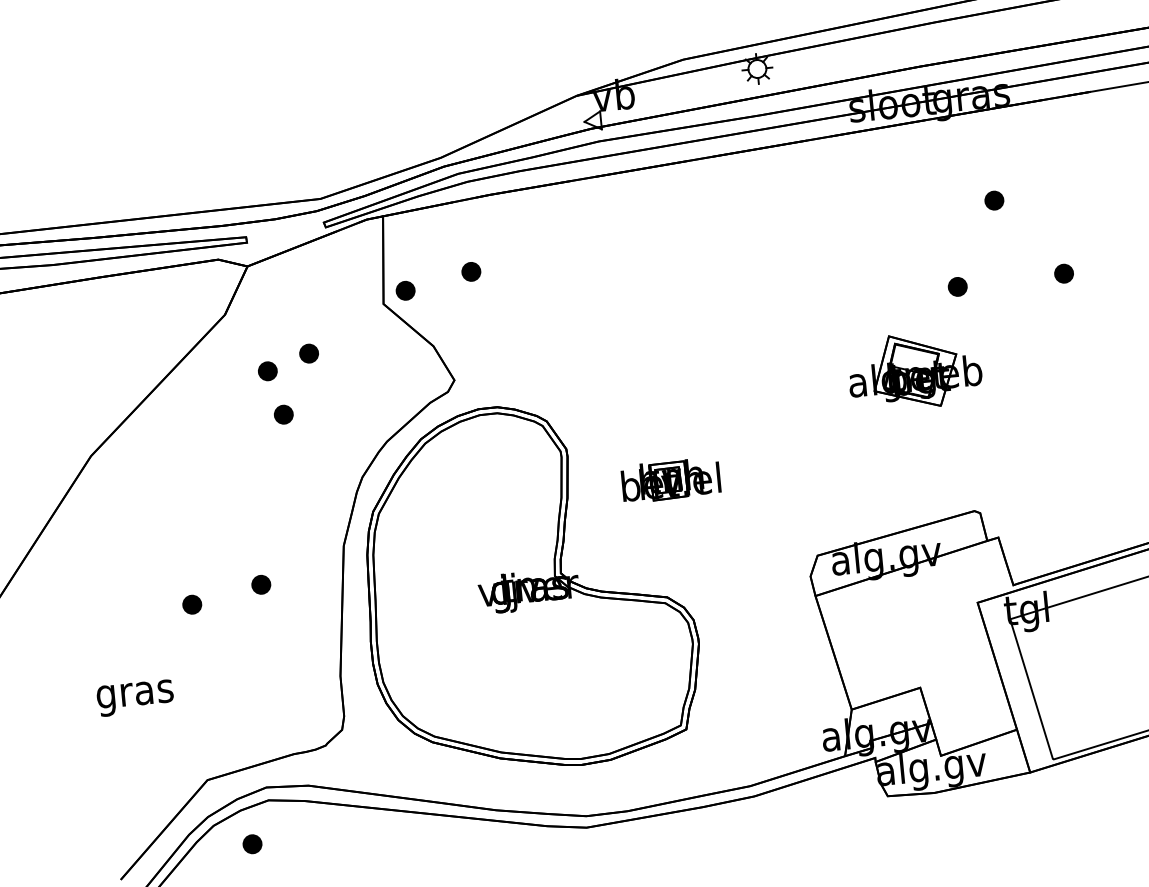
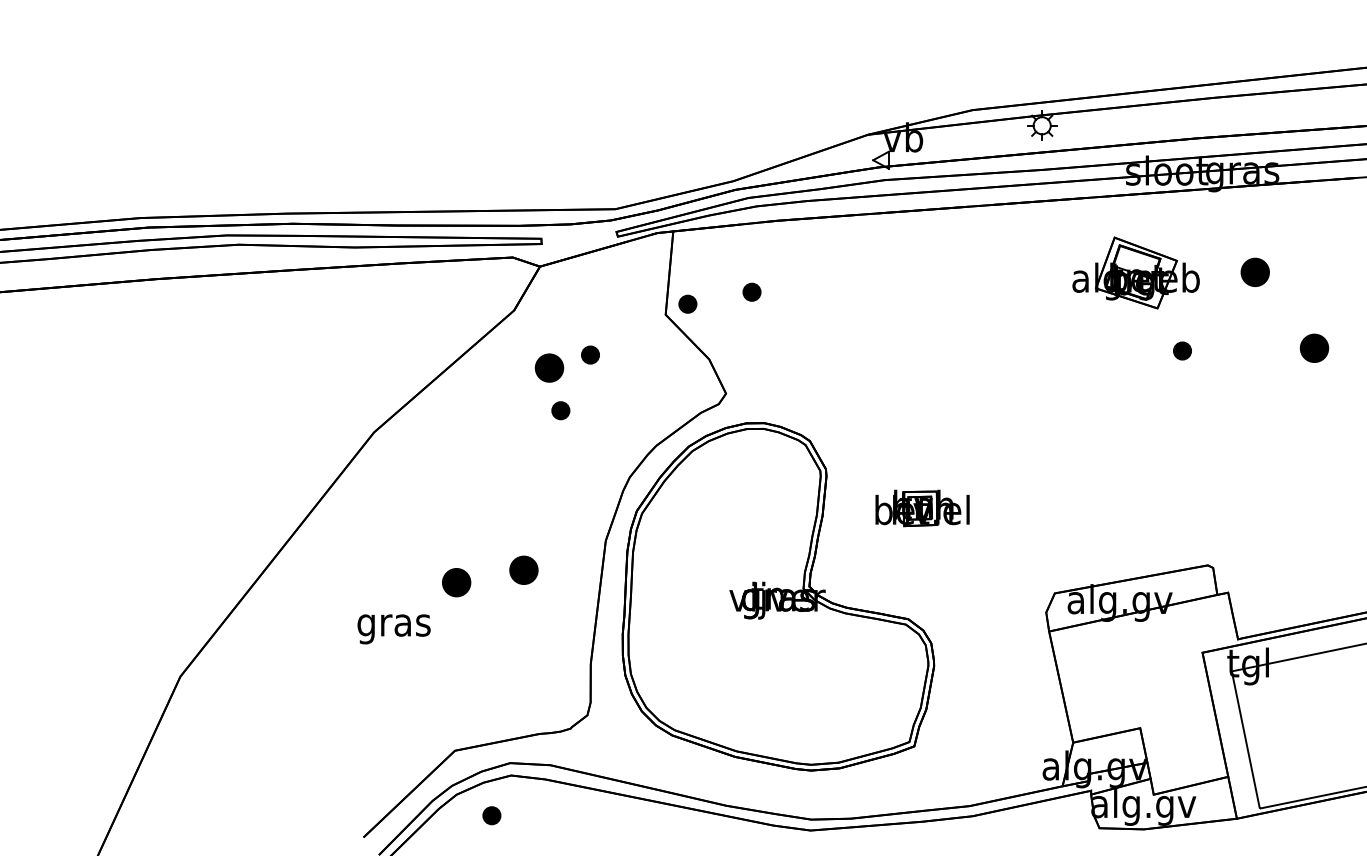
part: (993, 200) -> (1254, 272), size x1.6
part: (1063, 273) -> (1314, 347), size x1.6
part: (957, 286) -> (1182, 350), moved
part: (267, 370) -> (549, 367), size x1.6
part: (914, 370) -> (1135, 272), moved
part: (260, 584) -> (523, 569), size x1.6
part: (192, 604) -> (456, 582), size x1.6
text: (134, 698) -> (393, 629), moved

